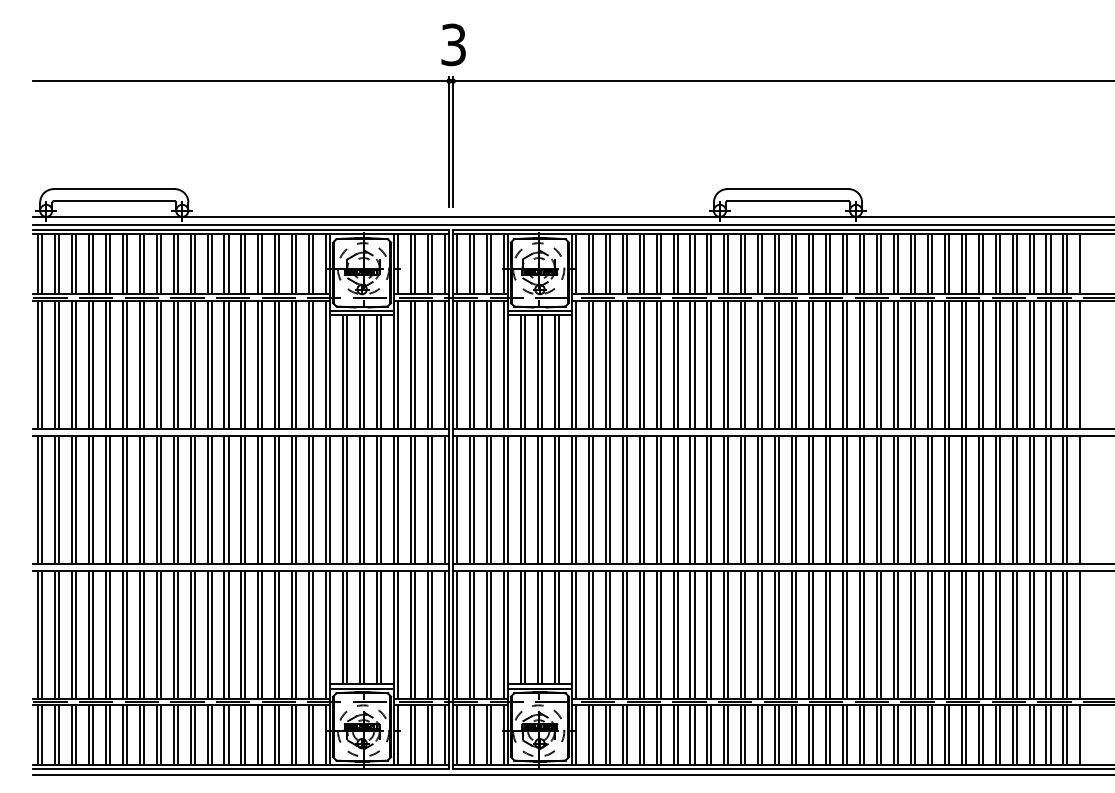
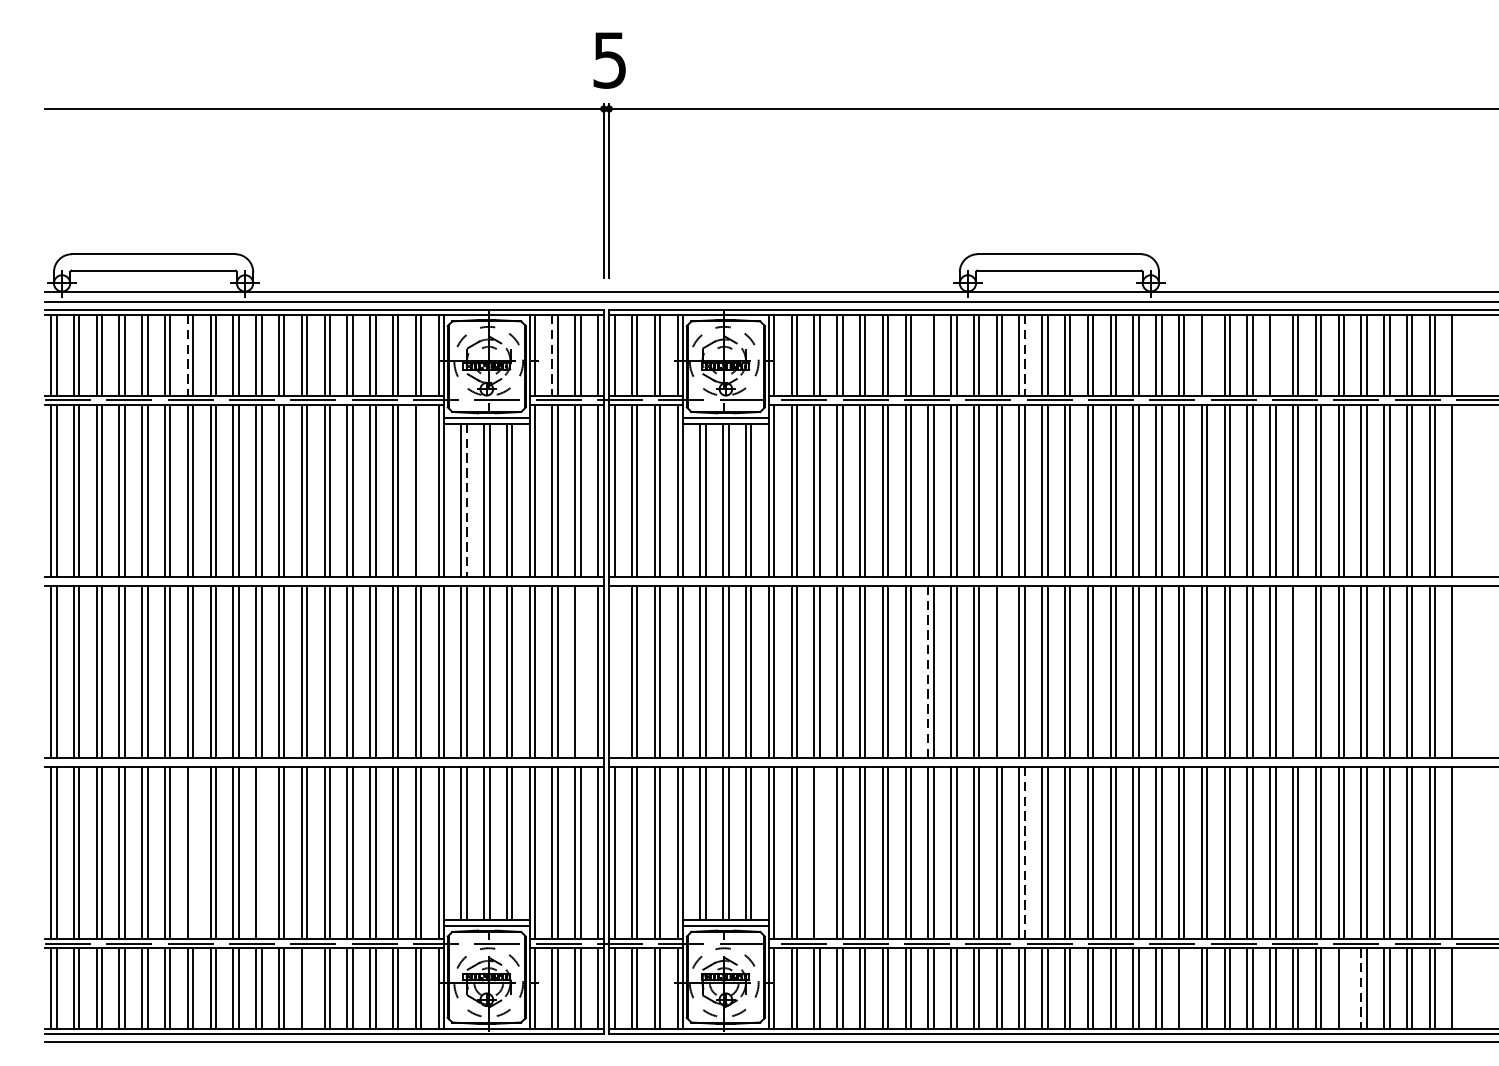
text: (453, 44) -> (609, 59), 3 -> 5
line: (139, 264) -> (187, 355), solid -> dashed
line: (410, 264) -> (551, 355), solid -> dashed
line: (690, 264) -> (928, 355), removed
line: (762, 264) -> (1025, 355), solid -> dashed
line: (897, 264) -> (1206, 355), removed
line: (948, 264) -> (1275, 355), removed
line: (313, 365) -> (421, 491), removed
line: (347, 372) -> (467, 500), solid -> dashed
line: (431, 499) -> (580, 671), removed
line: (457, 499) -> (615, 671), removed
line: (745, 499) -> (1002, 671), removed
line: (965, 499) -> (1298, 671), removed
line: (690, 500) -> (928, 672), solid -> dashed
line: (143, 634) -> (192, 852), removed
line: (194, 634) -> (261, 852), removed
line: (609, 634) -> (819, 852), removed
line: (762, 635) -> (1025, 854), solid -> dashed
line: (228, 735) -> (307, 988), removed
line: (880, 735) -> (1183, 988), removed
line: (999, 735) -> (1343, 988), removed
line: (1012, 735) -> (1361, 988), solid -> dashed

